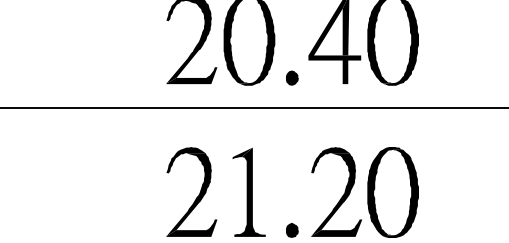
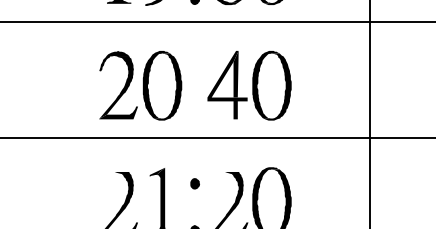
part: (291, 77) -> (194, 183), moved
fill: (186, 160) -> (114, 177), removed
fill: (330, 160) -> (224, 177), removed

